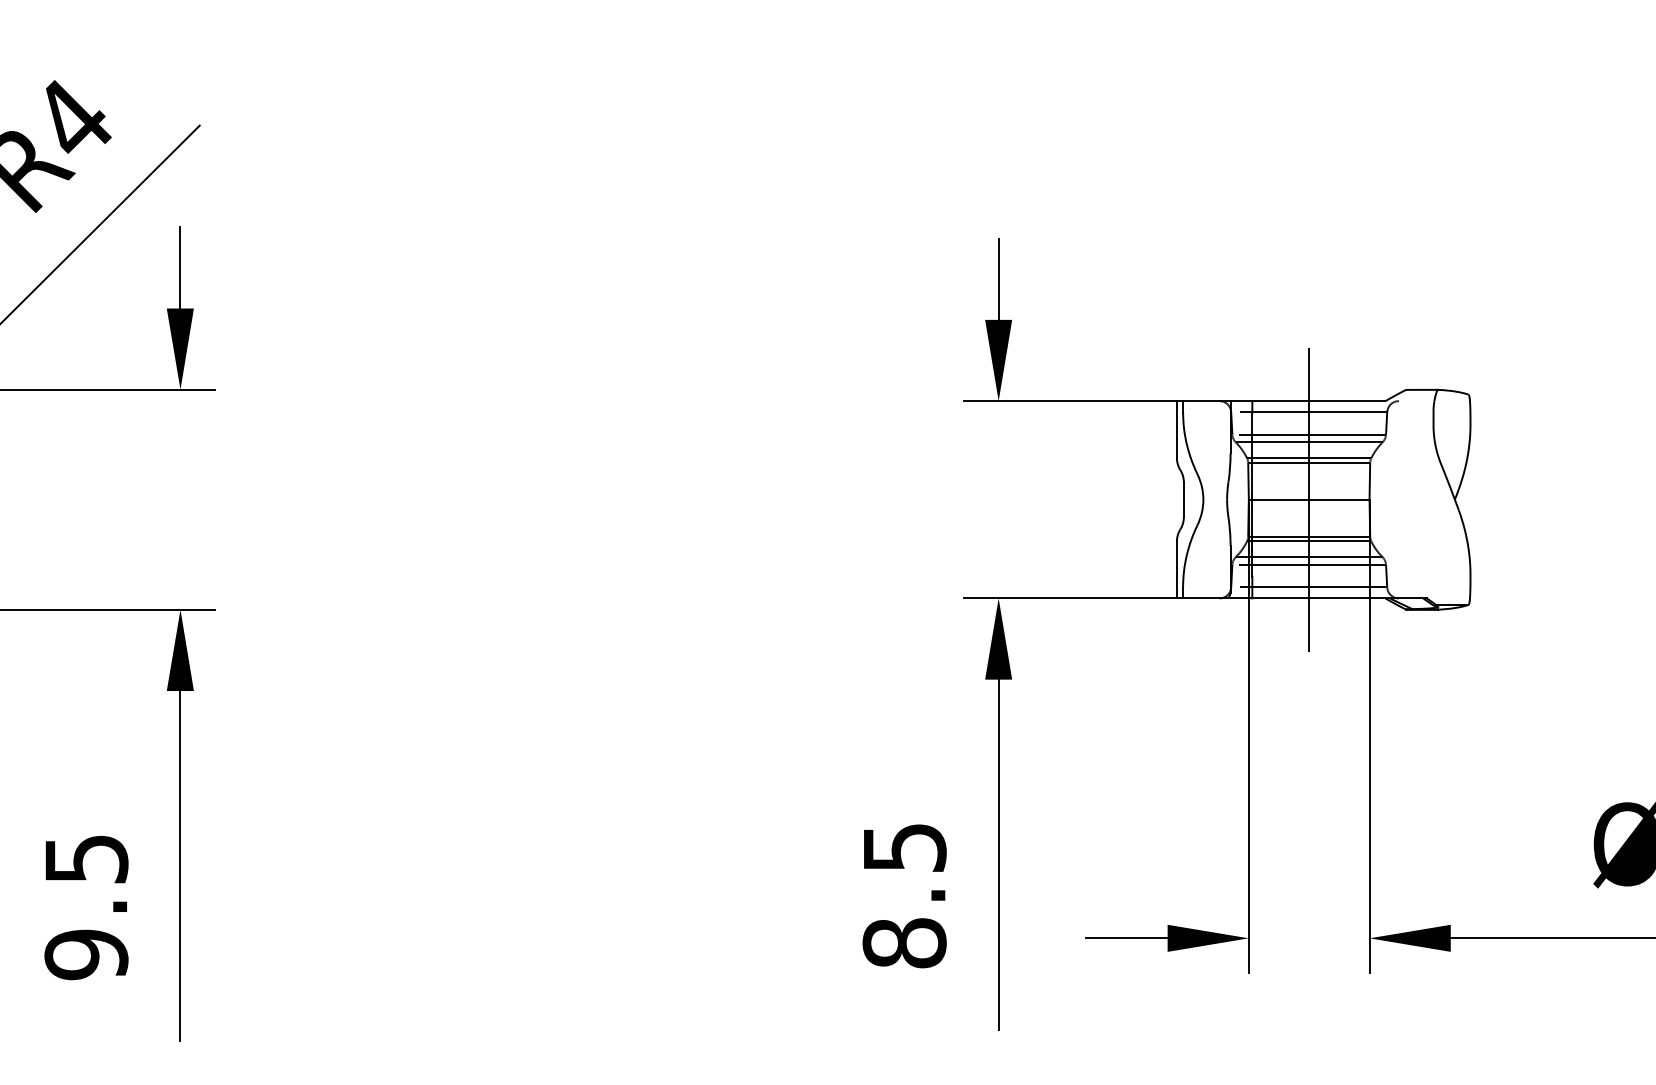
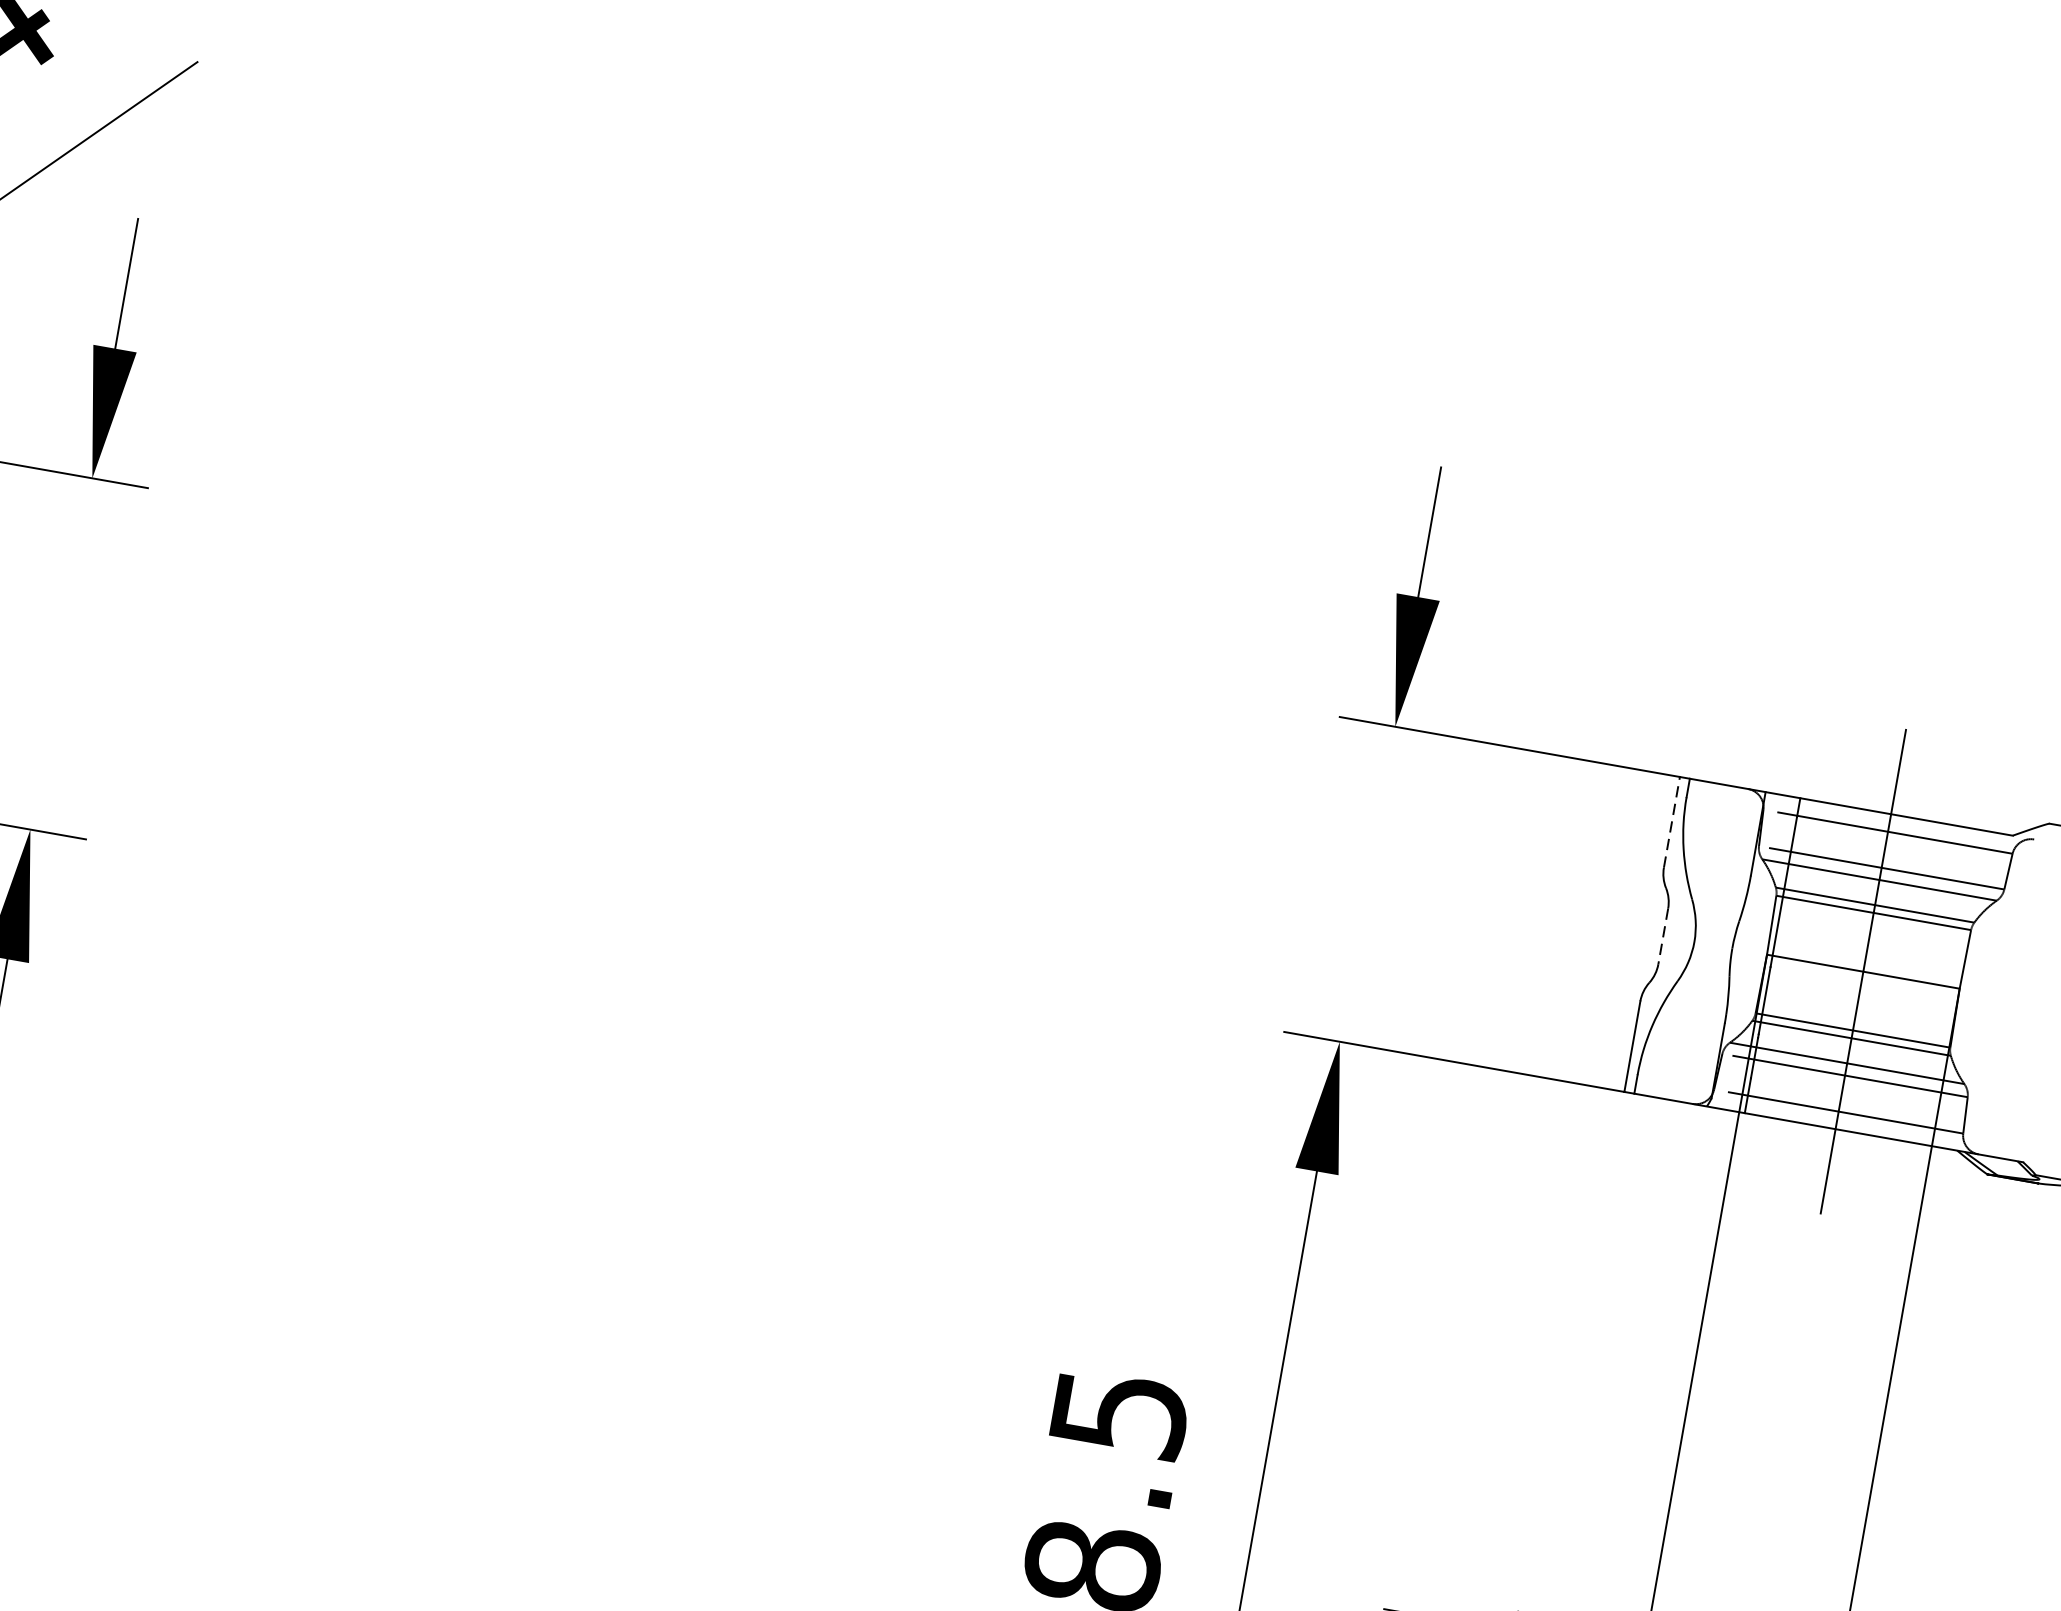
line: (1176, 429) -> (1671, 822), solid -> dashed
line: (1183, 500) -> (1662, 937), solid -> dashed

